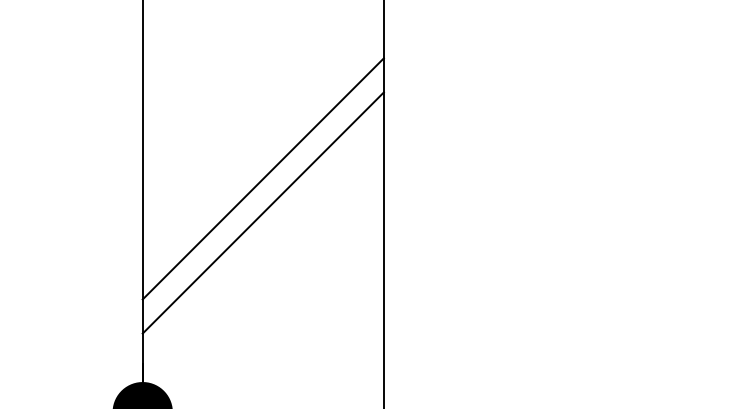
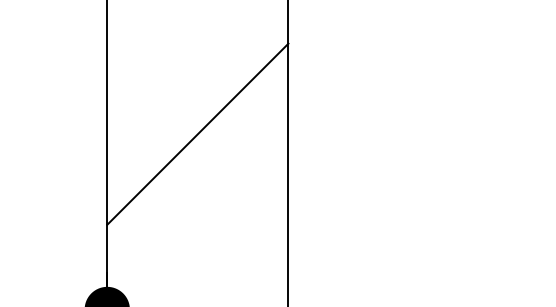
line: (262, 212) -> (197, 159), removed

